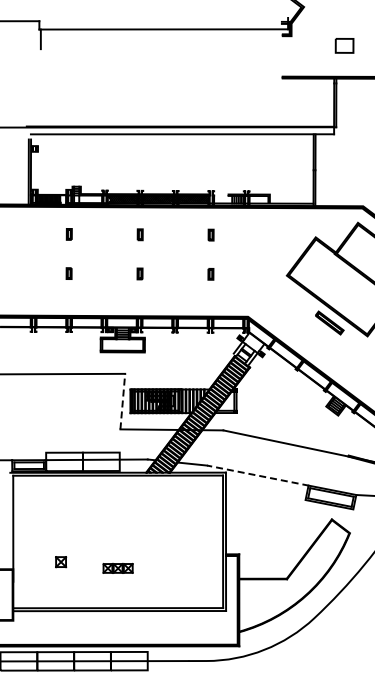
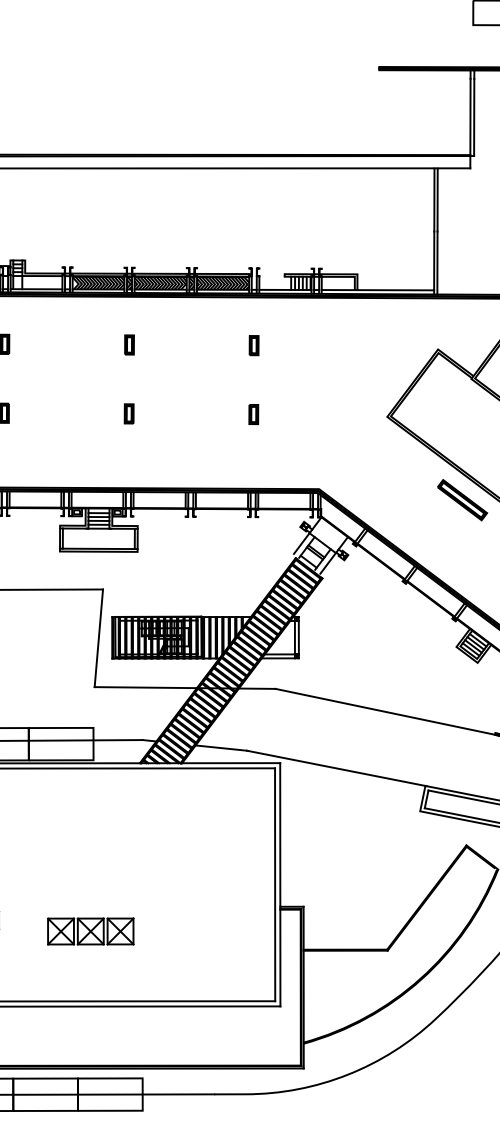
line: (122, 401) -> (98, 638), dashed -> solid
line: (257, 475) -> (335, 768), dashed -> solid
part: (117, 568) -> (89, 931), size x1.67

